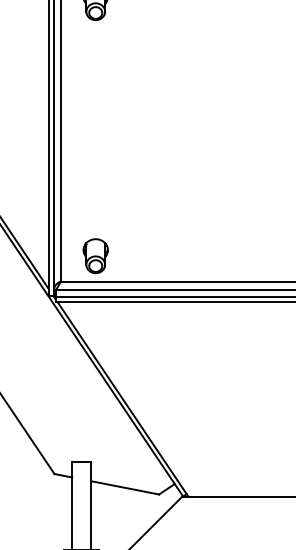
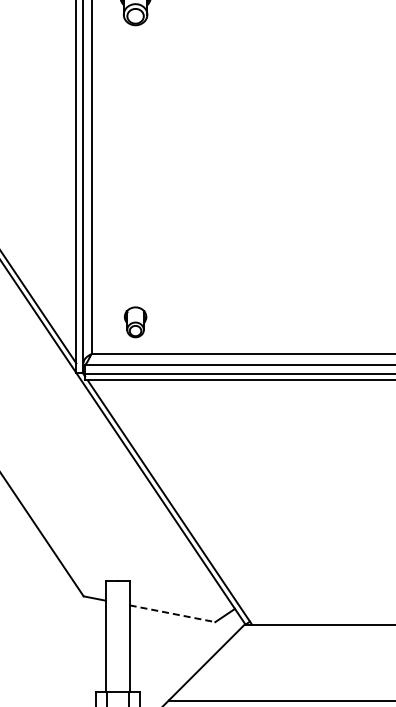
part: (95, 256) -> (135, 322), size x0.7
line: (125, 487) -> (172, 613), solid -> dashed

